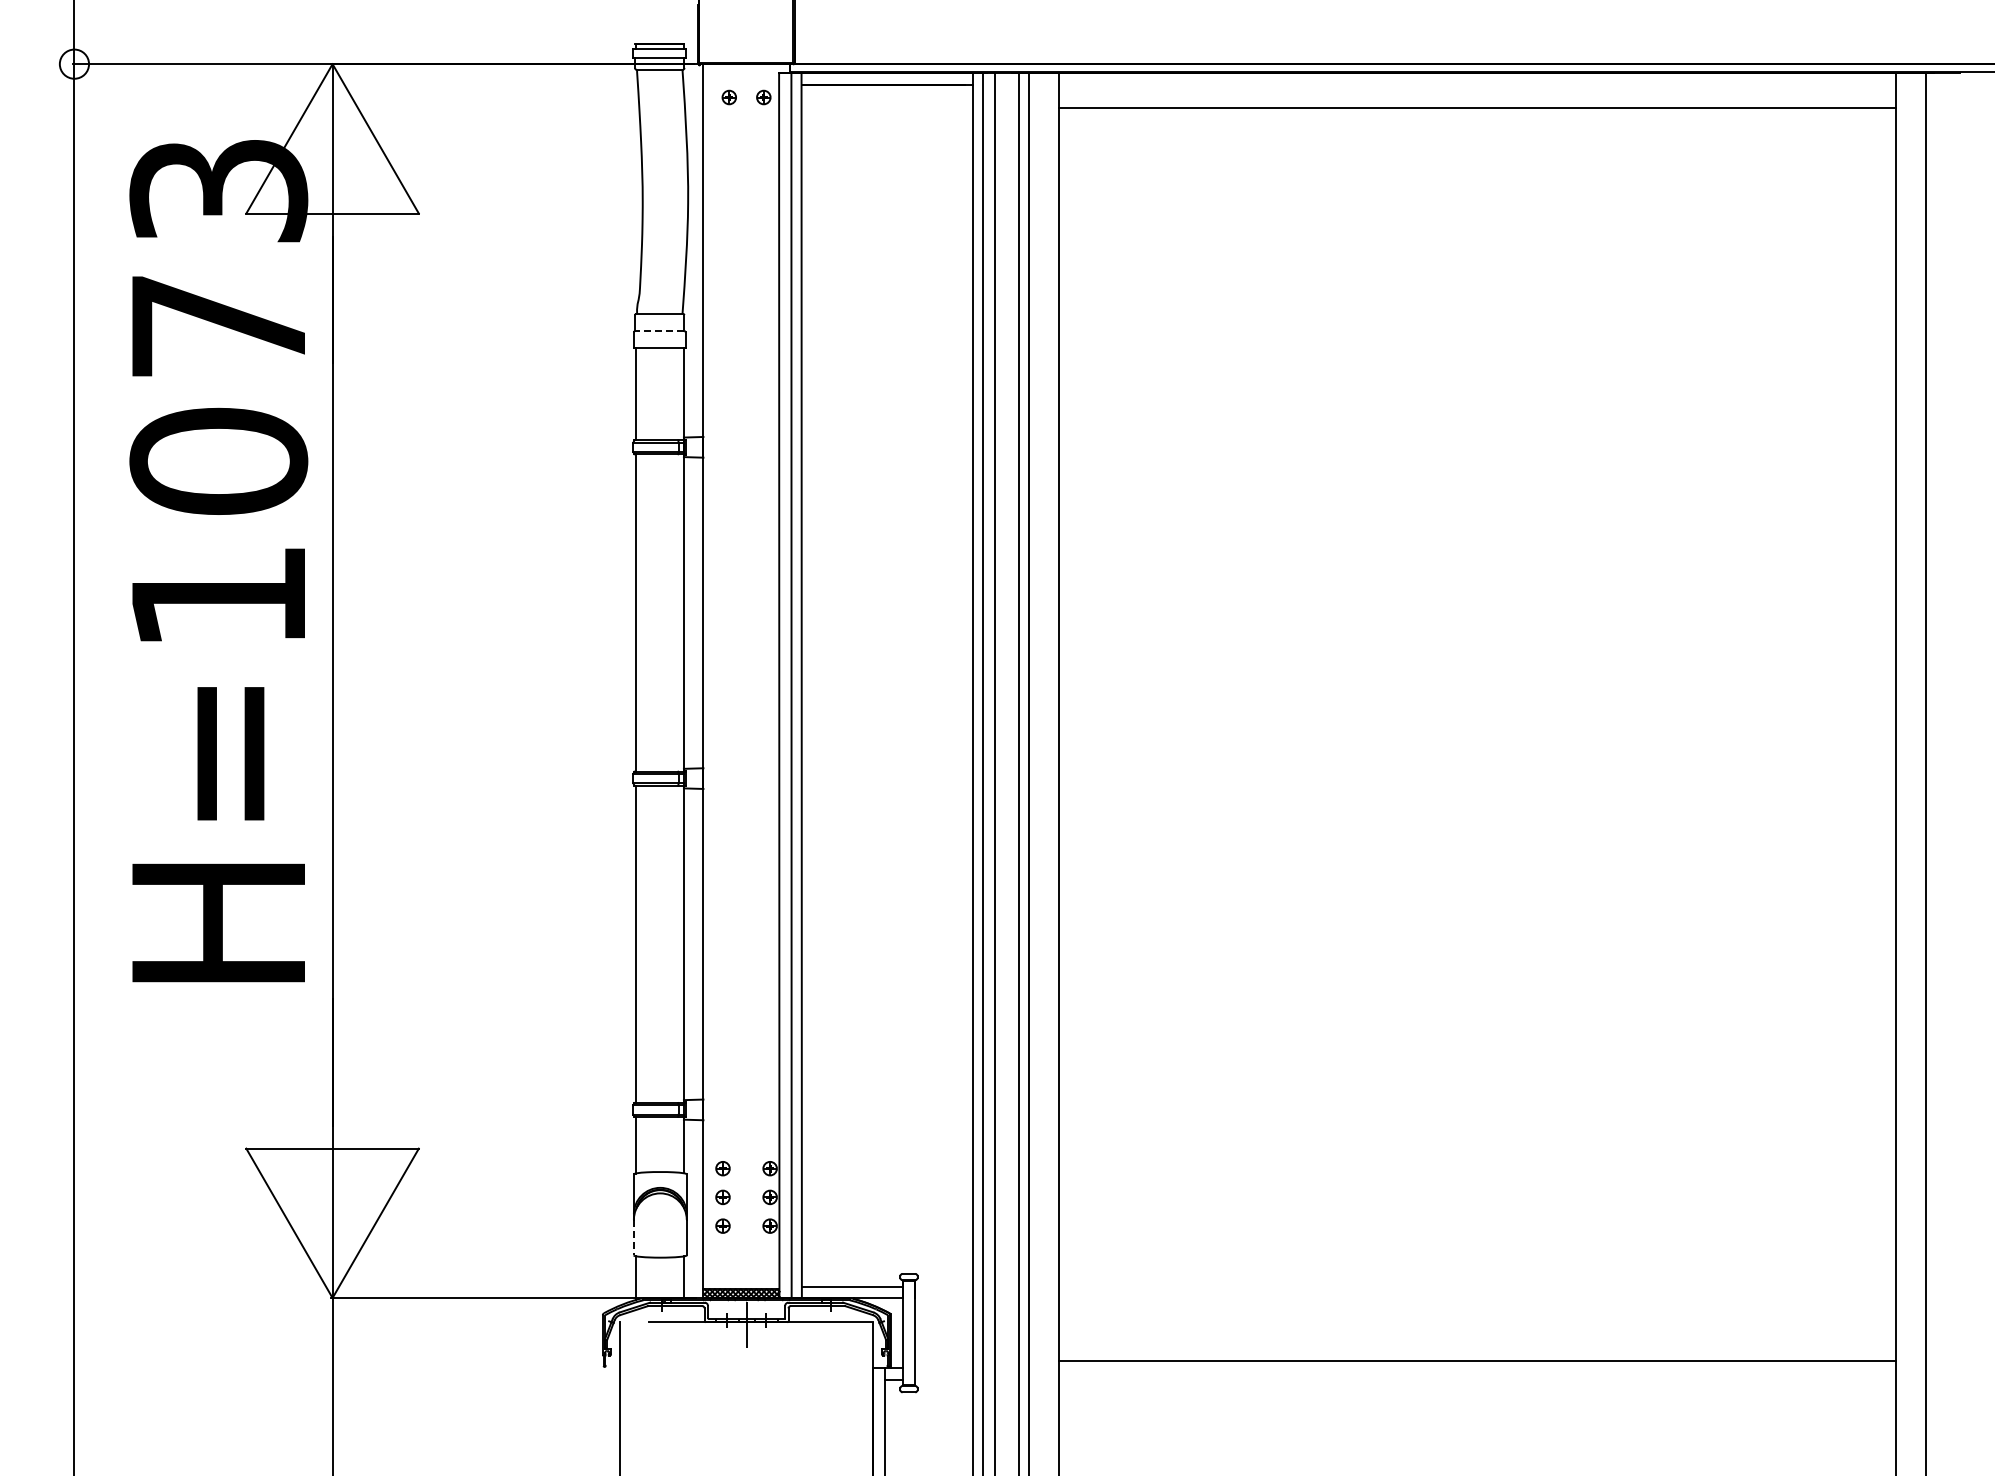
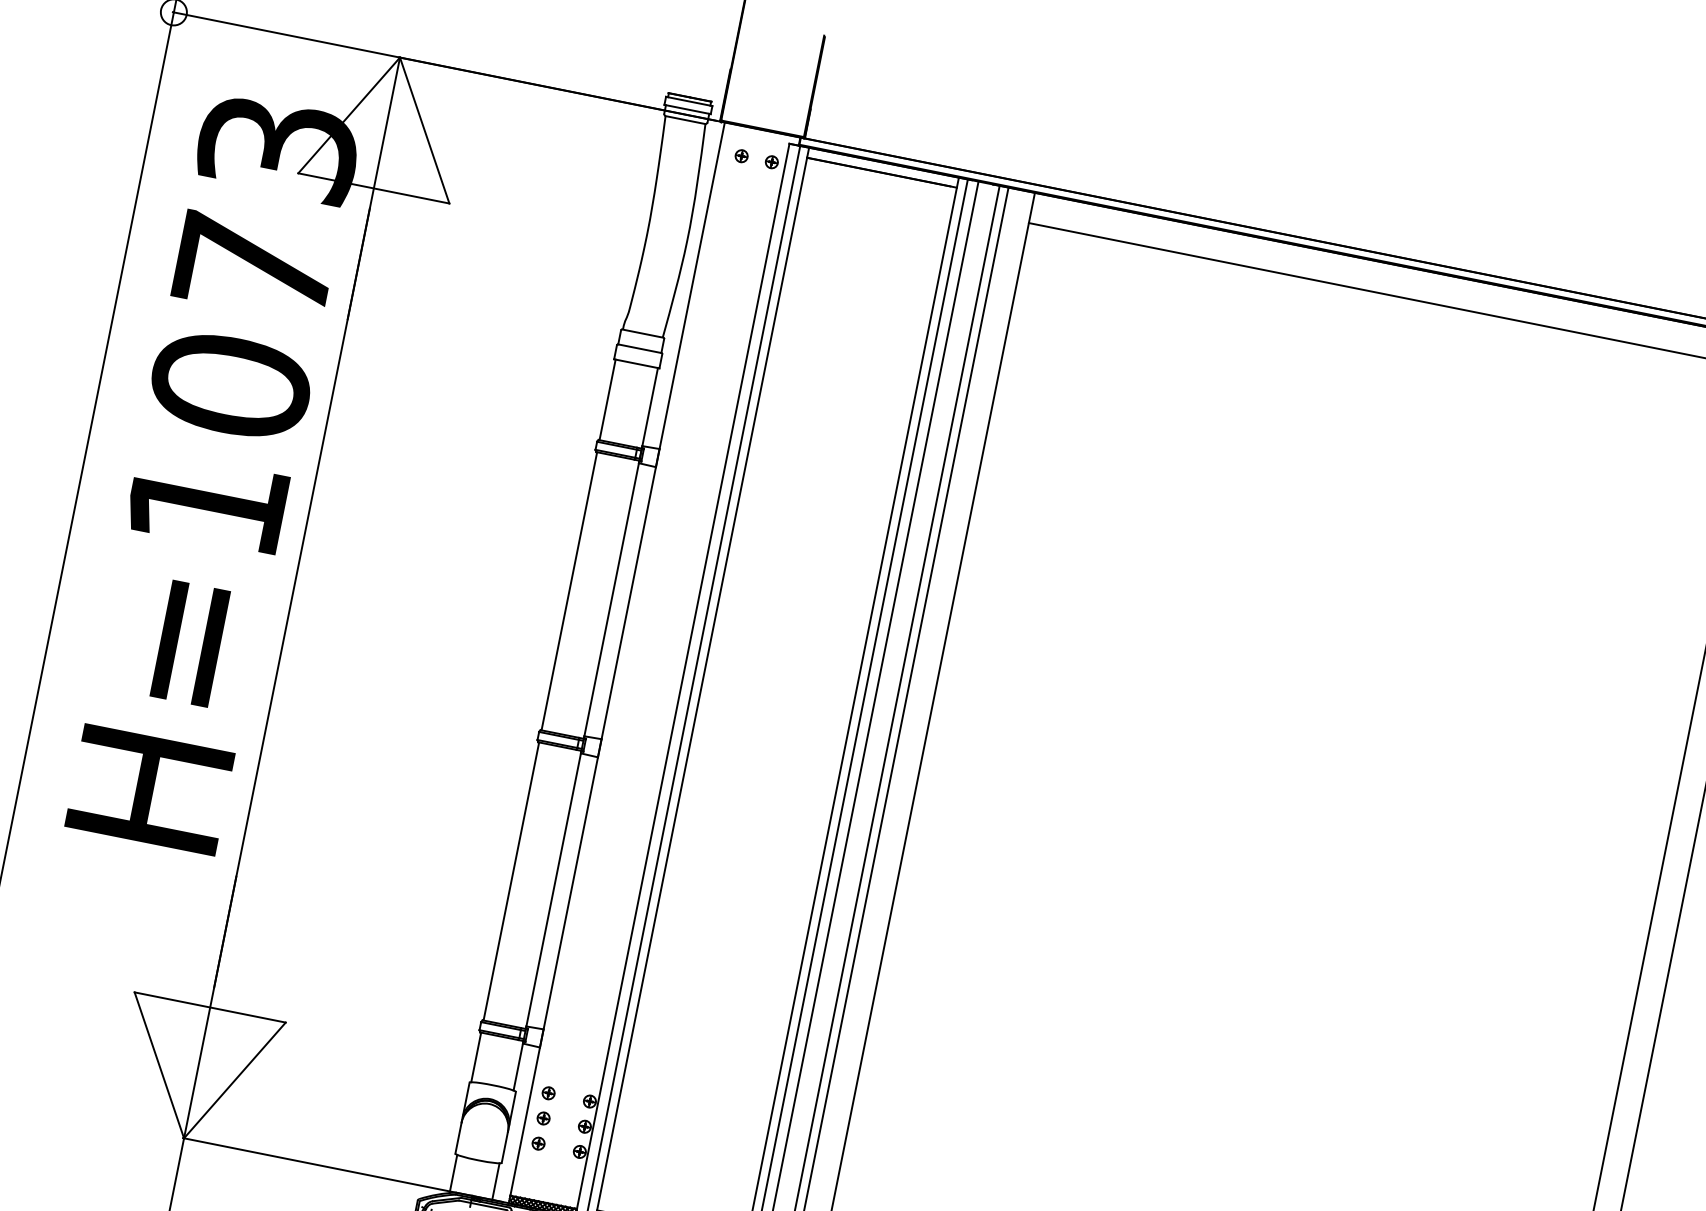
line: (659, 331) -> (639, 348), dashed -> solid
line: (633, 1237) -> (458, 1137), dashed -> solid

